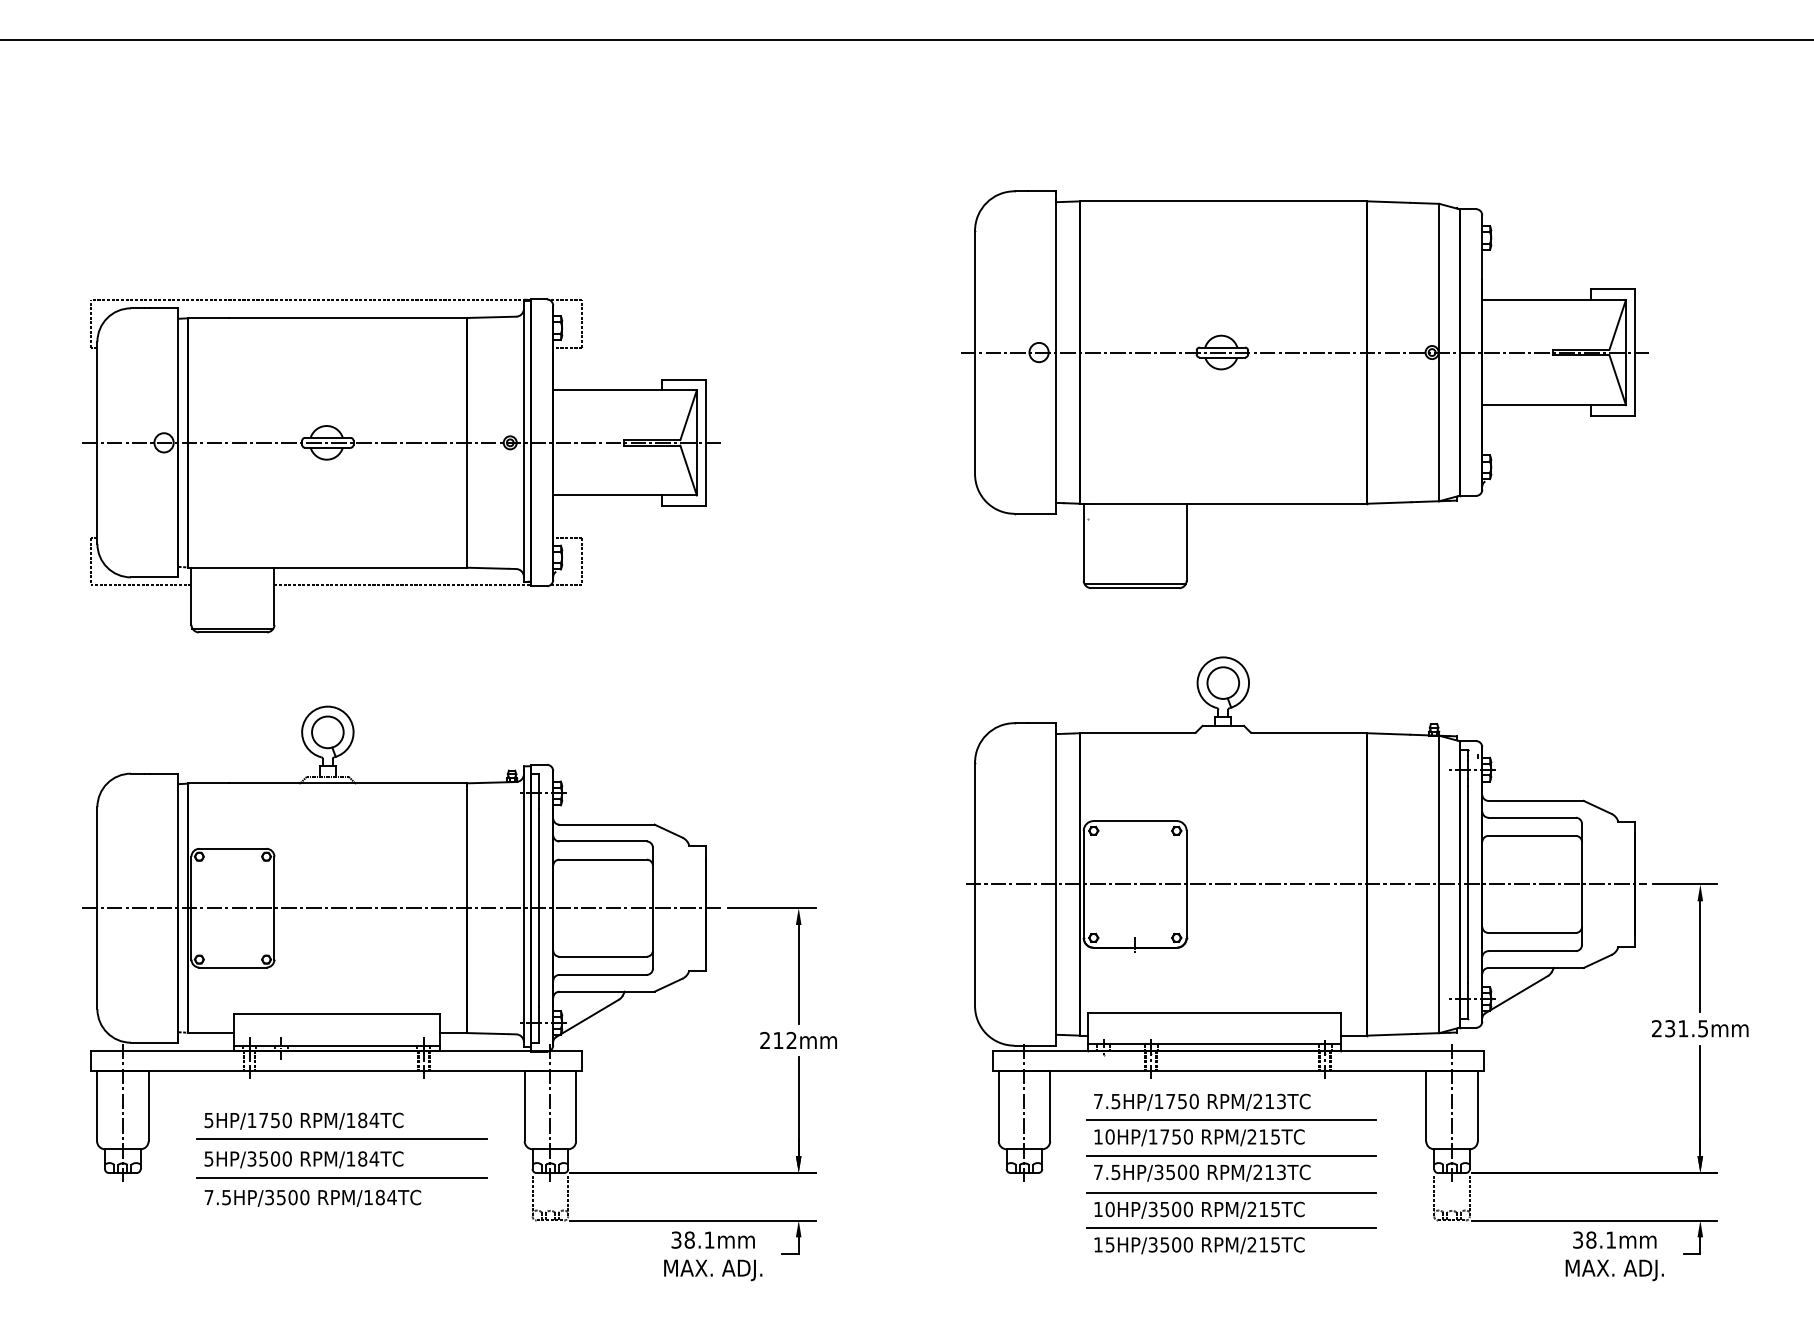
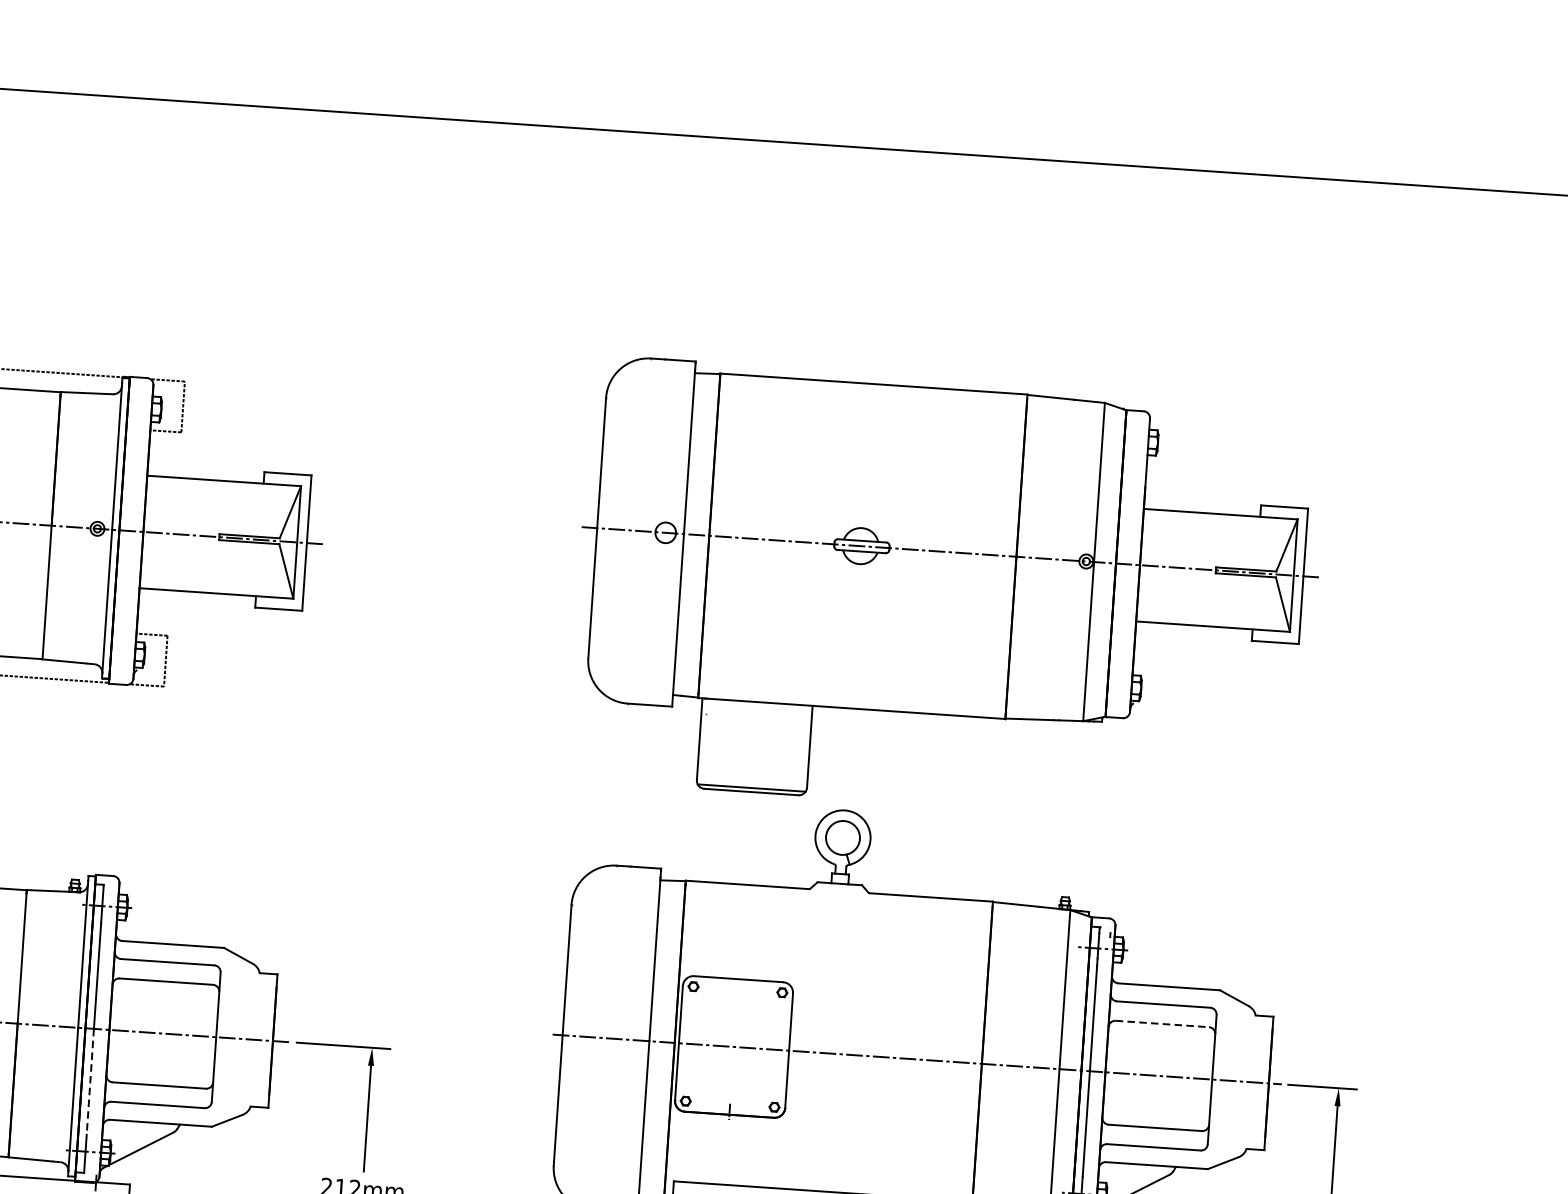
part: (1304, 389) -> (947, 591), moved
line: (1532, 835) -> (1162, 1023), solid -> dashed
line: (538, 958) -> (90, 1082), solid -> dashed

